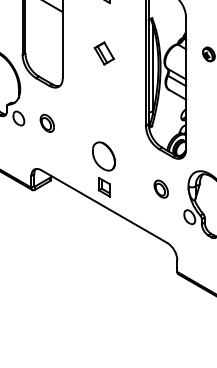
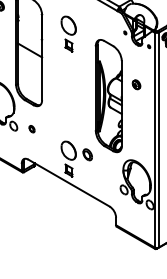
part: (103, 54) -> (68, 84), removed
part: (46, 122) -> (31, 128), size x0.6
part: (160, 188) -> (87, 154), moved

